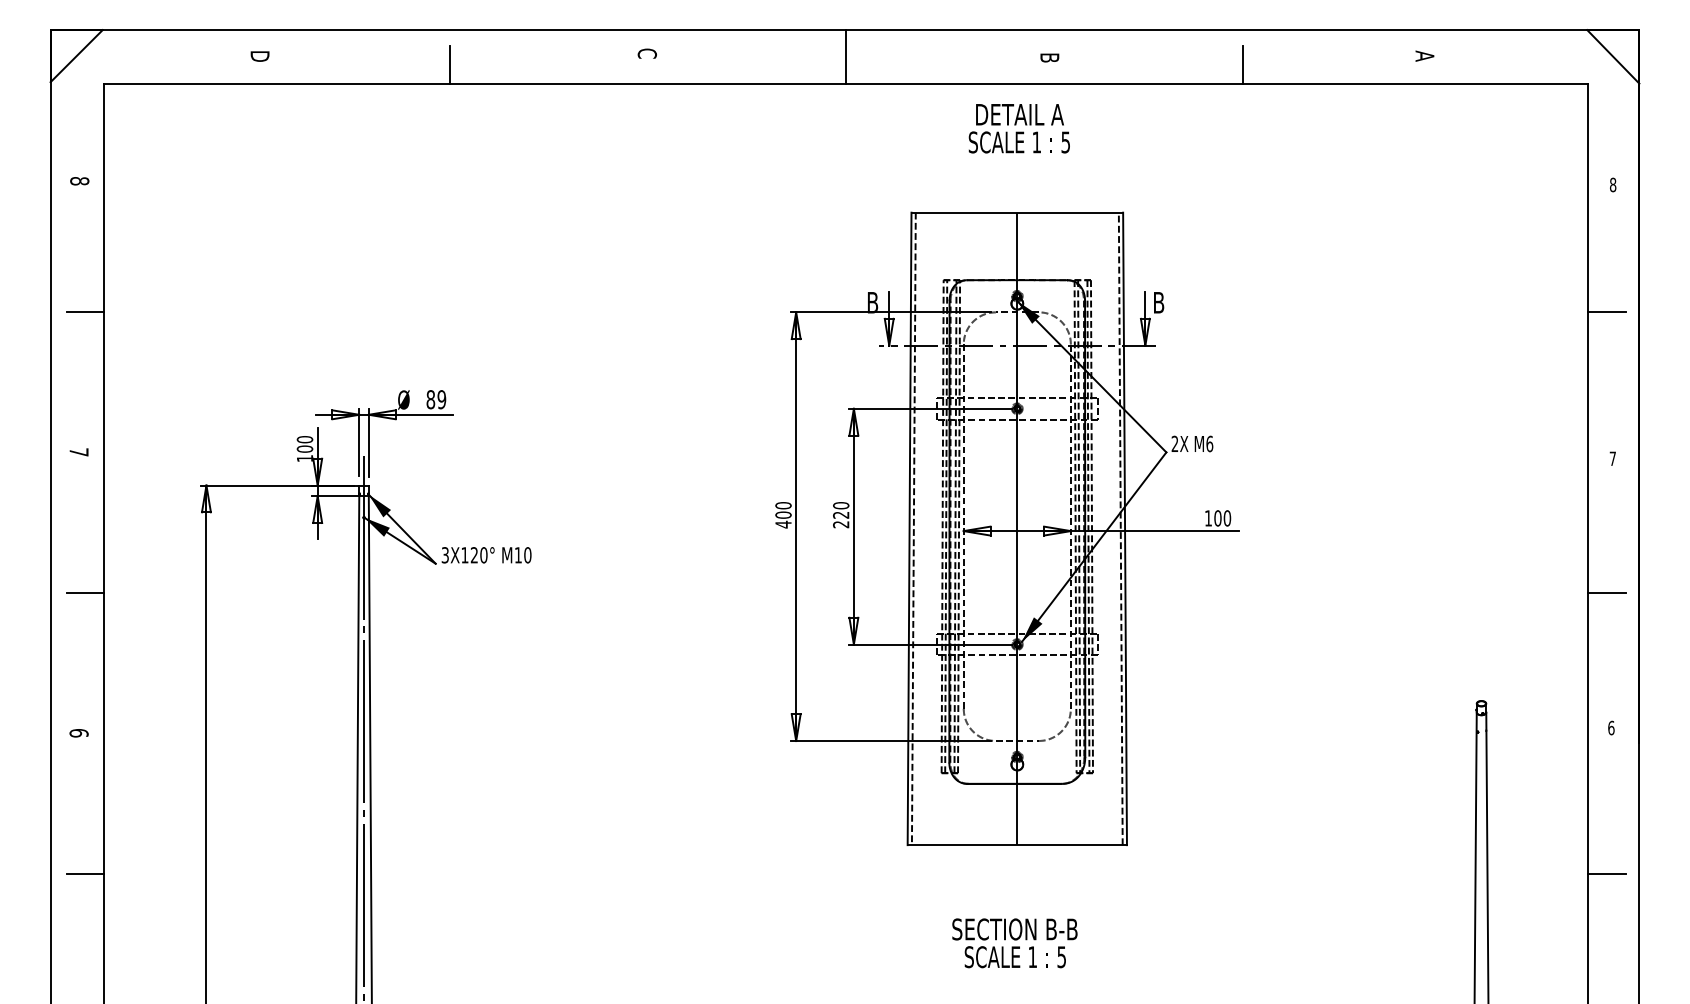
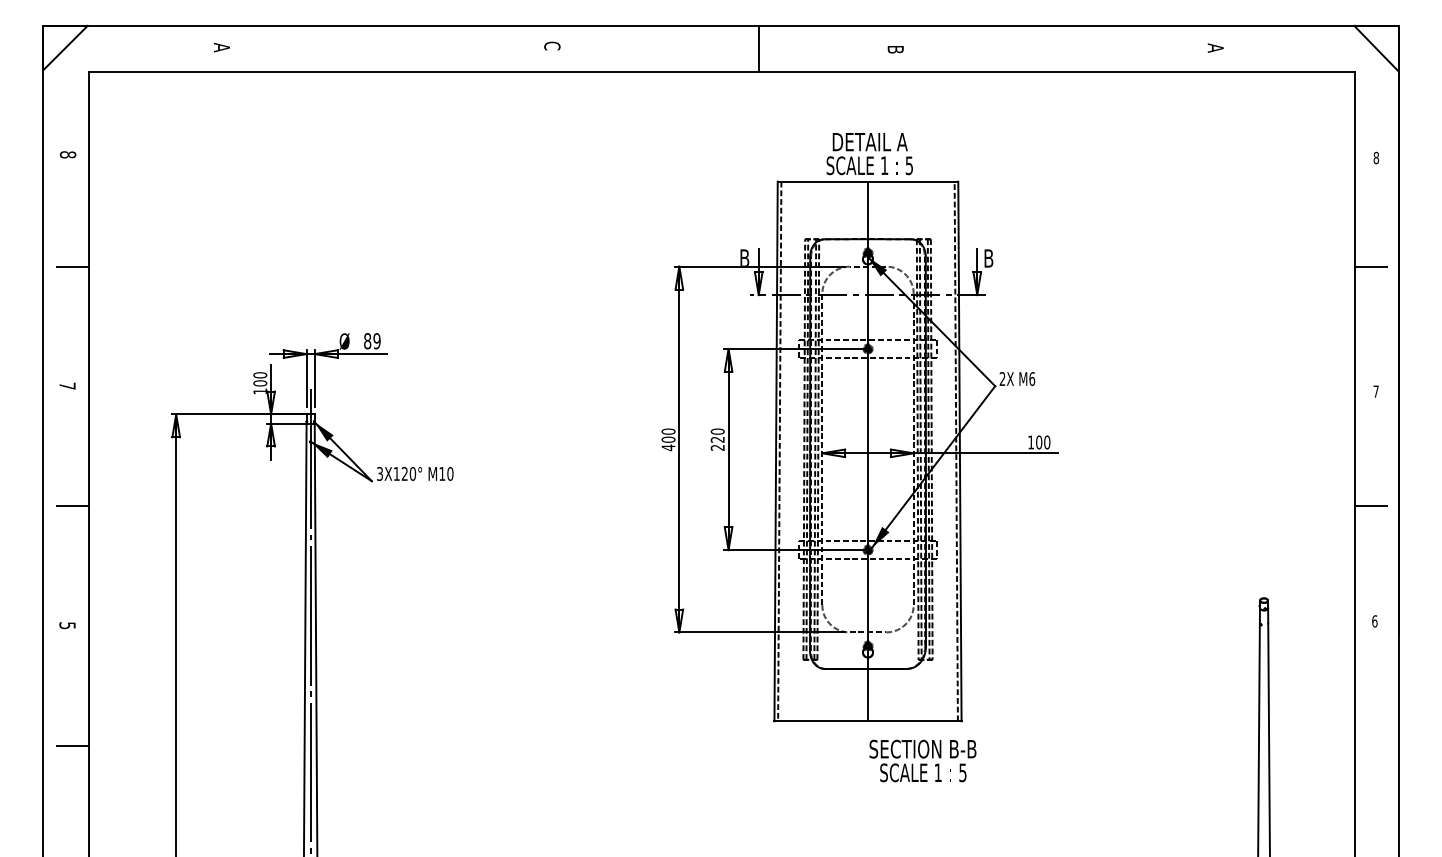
text: (259, 55) -> (221, 47), D -> A
line: (846, 56) -> (759, 48), moved
line: (449, 64) -> (383, 55), removed
line: (1242, 64) -> (1060, 55), removed
text: (1019, 129) -> (869, 154), moved
text: (79, 732) -> (67, 625), 6 -> 5
line: (1607, 873) -> (1371, 745), removed
text: (1014, 942) -> (922, 760), moved

